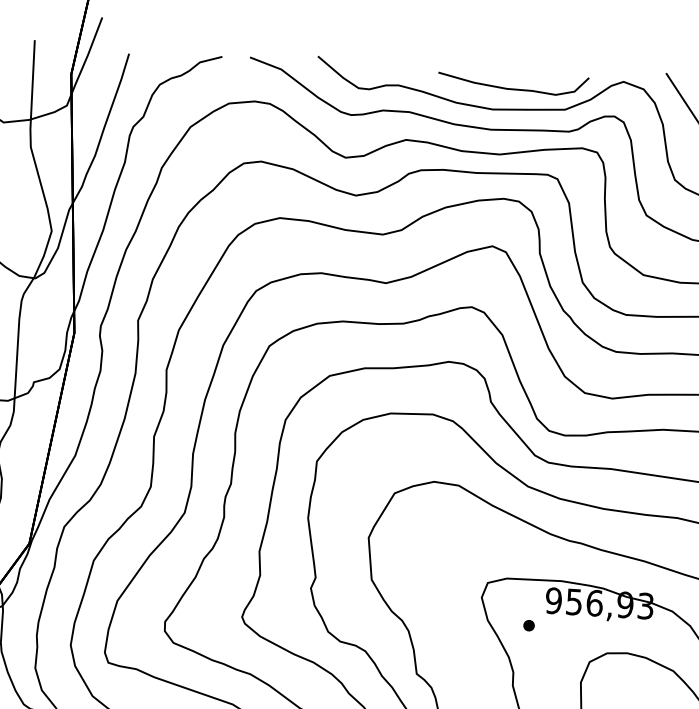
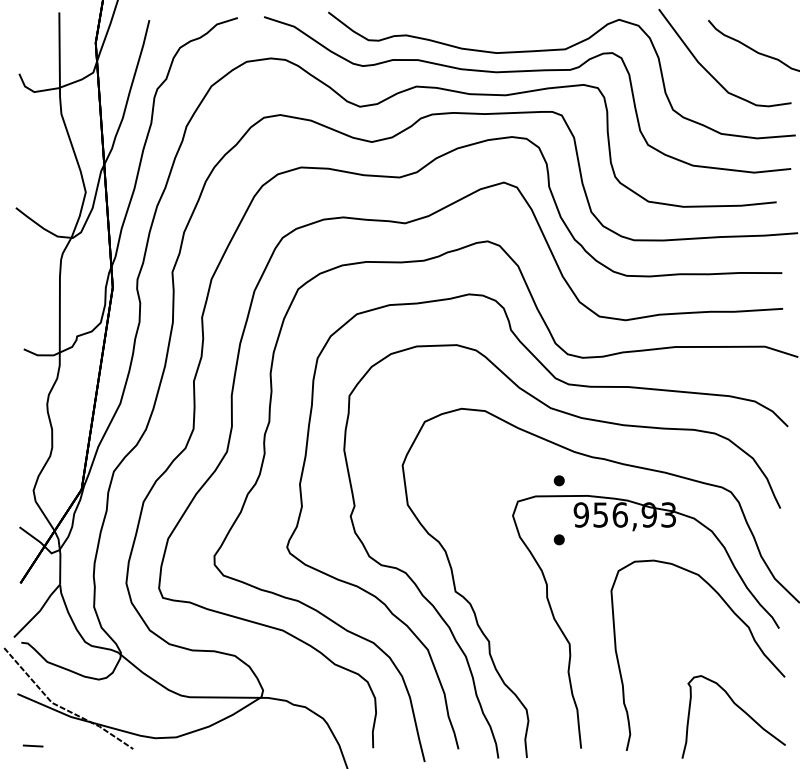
curve: (509, 87) -> (511, 31), removed
part: (531, 563) -> (558, 480), added

